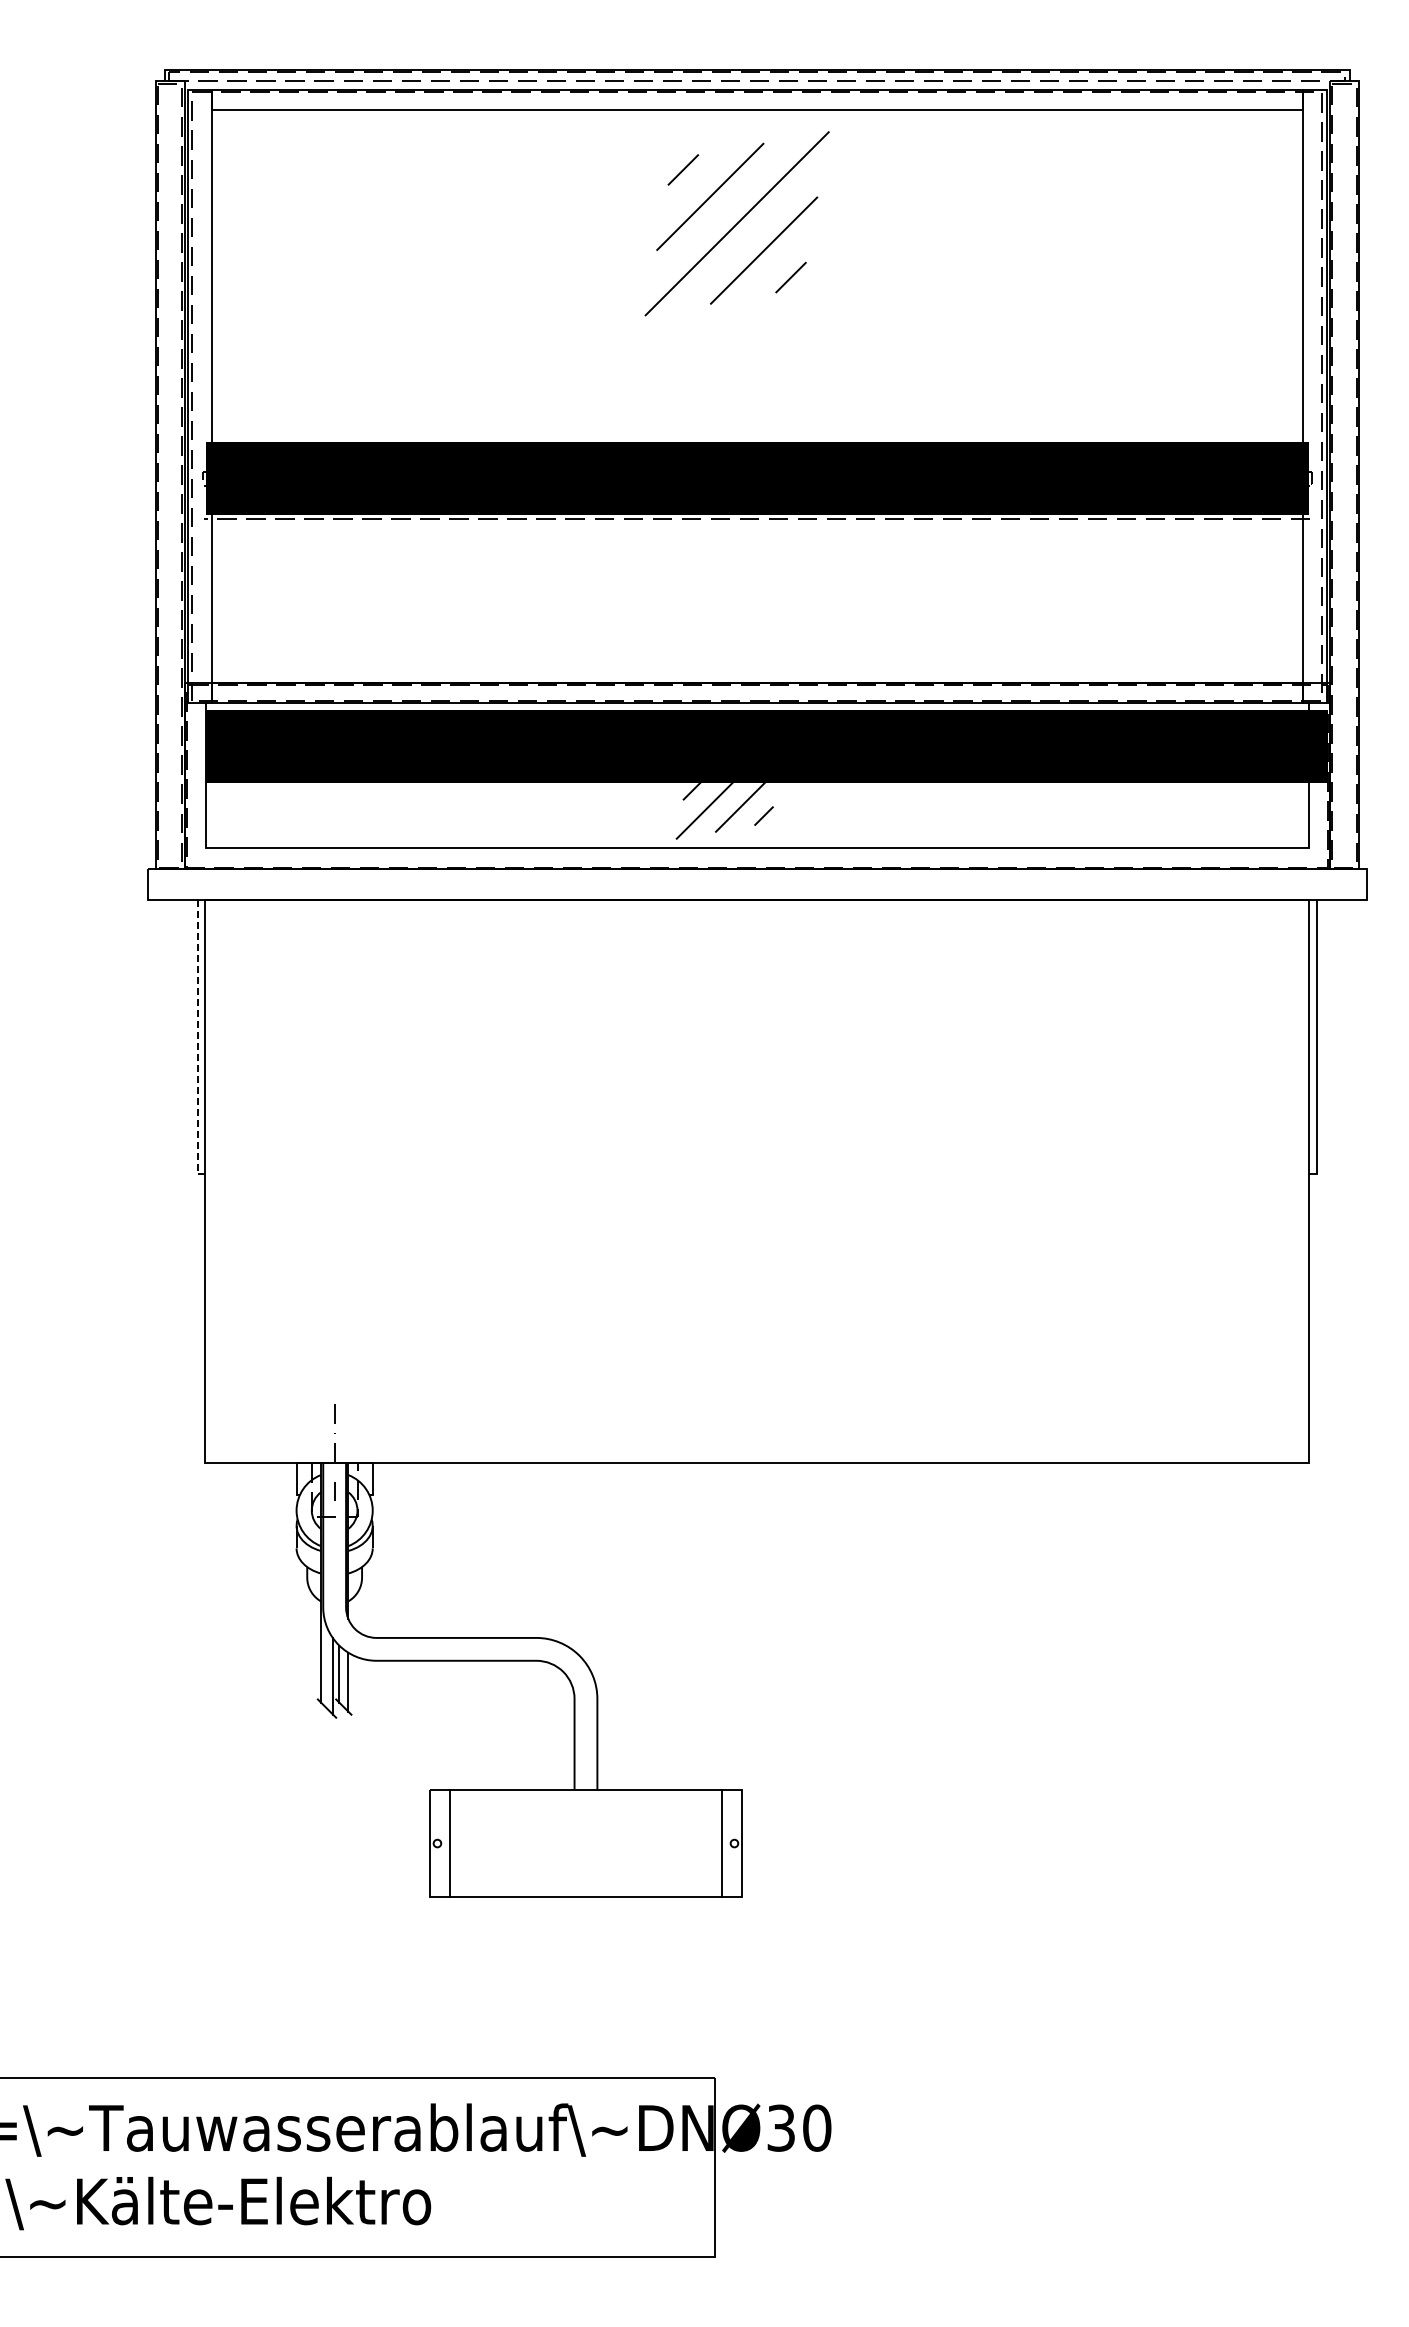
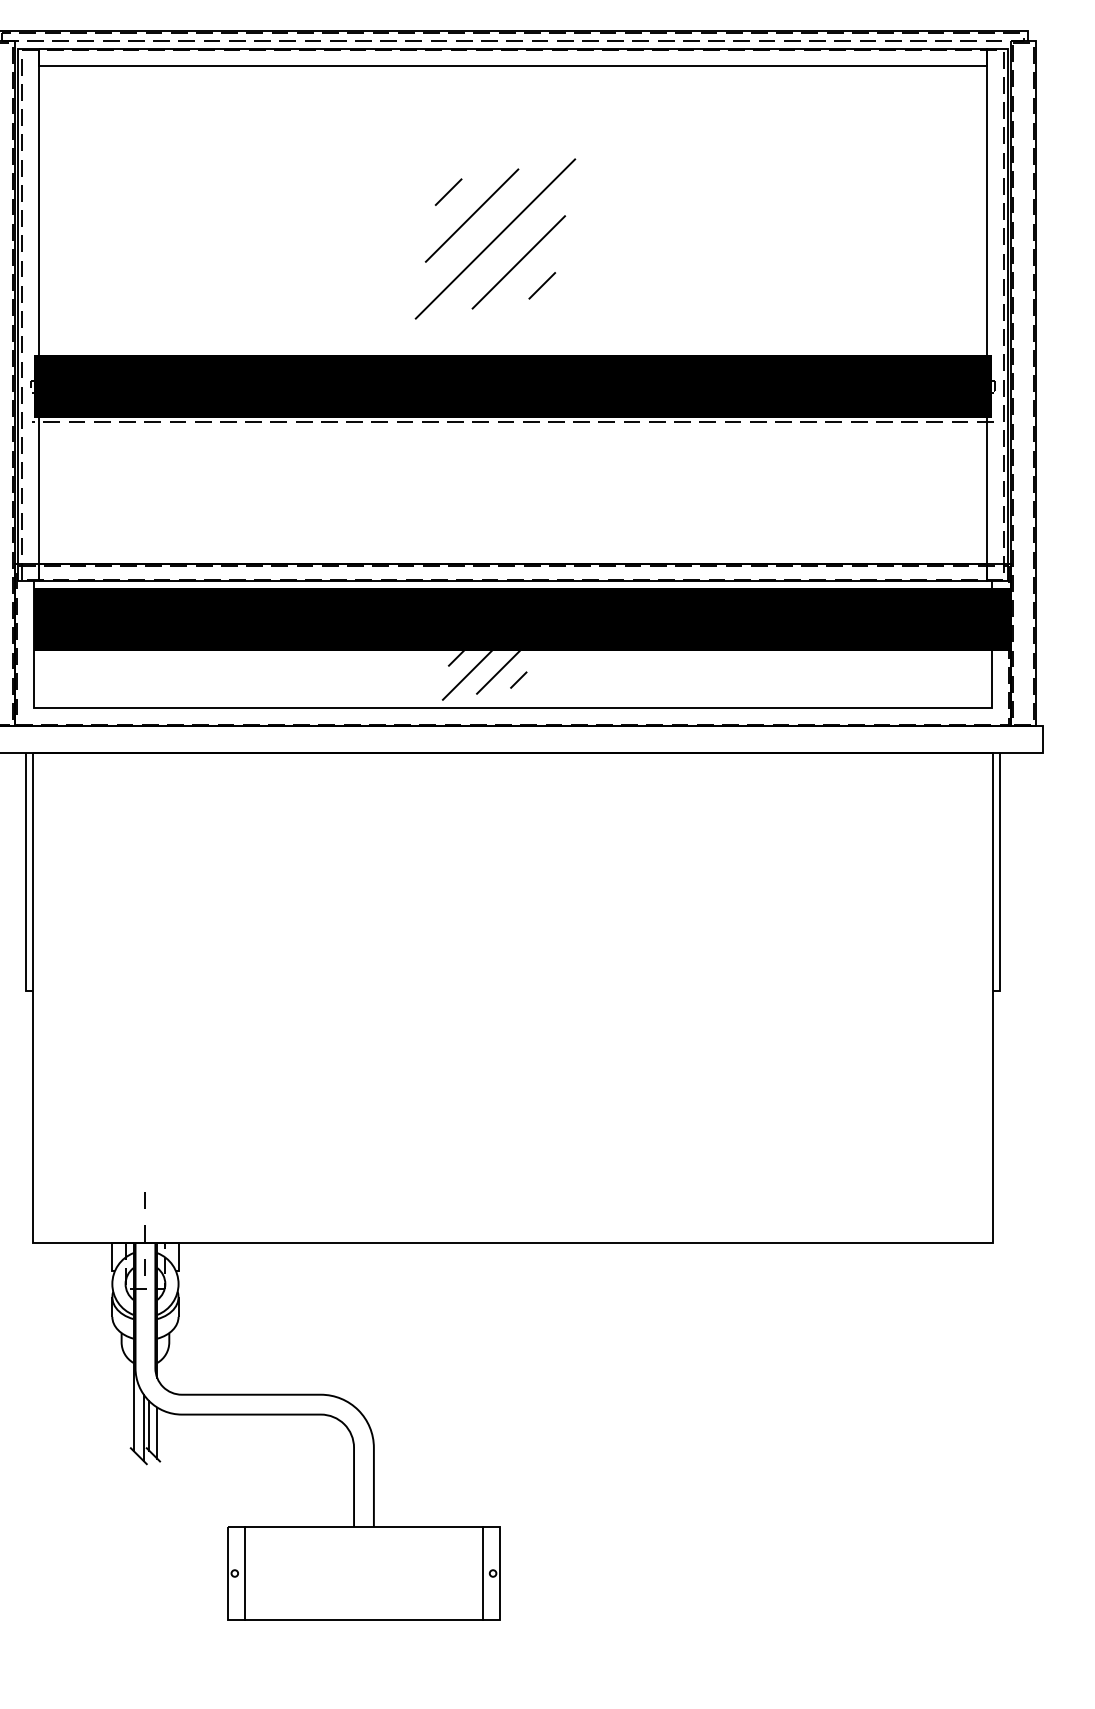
part: (736, 223) -> (494, 238), moved
line: (197, 1041) -> (26, 876), dashed -> solid

